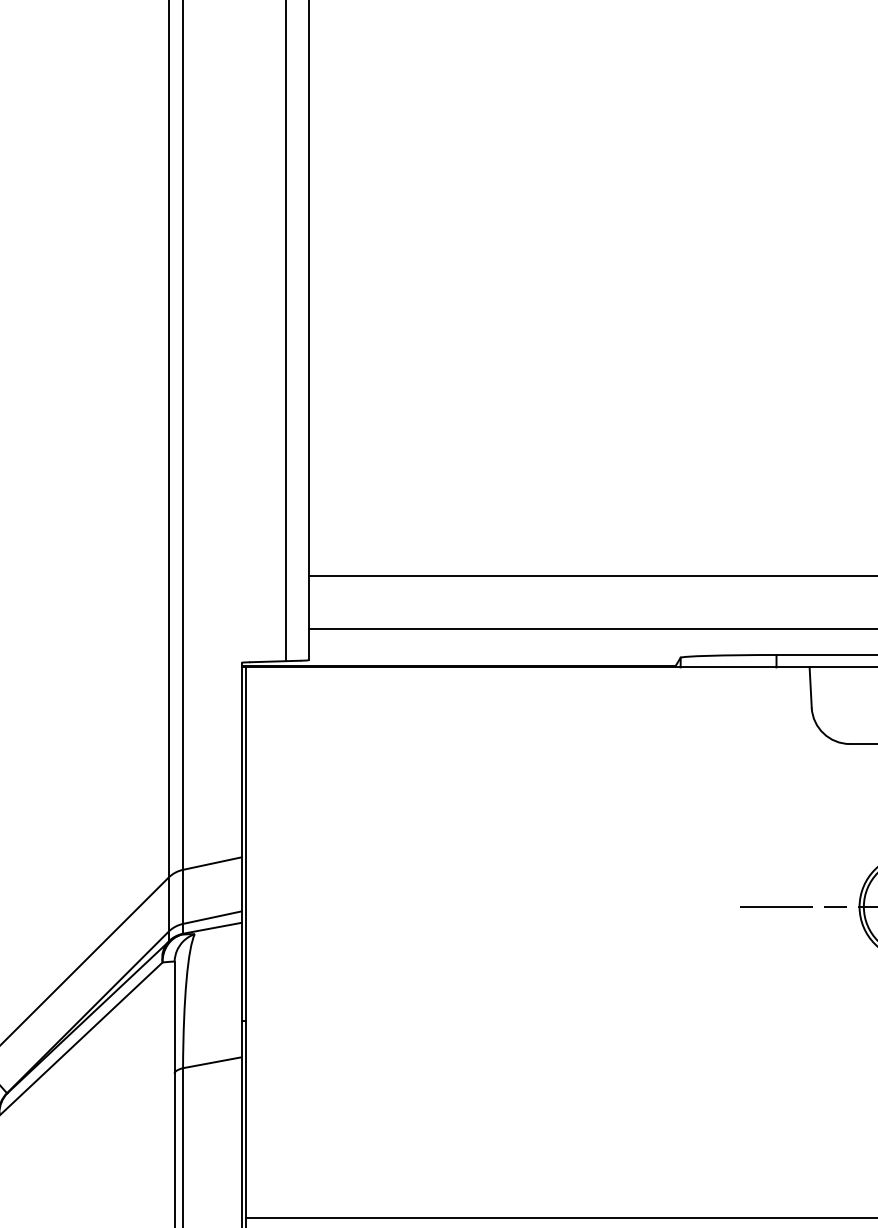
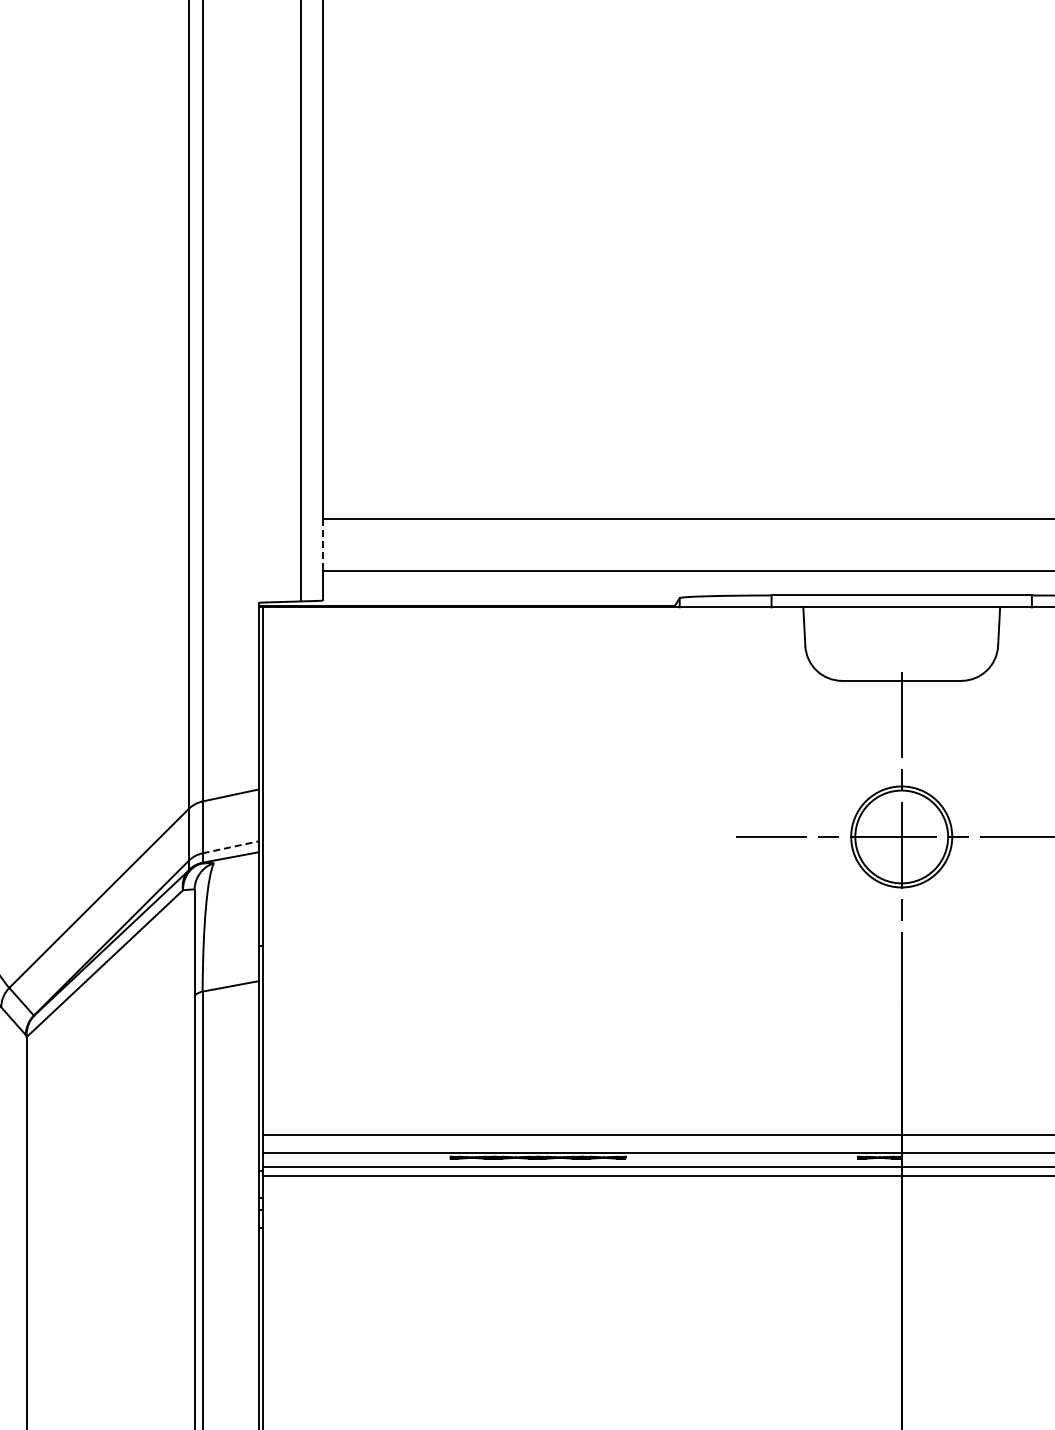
line: (309, 601) -> (323, 544), solid -> dashed
line: (212, 917) -> (230, 847), solid -> dashed

